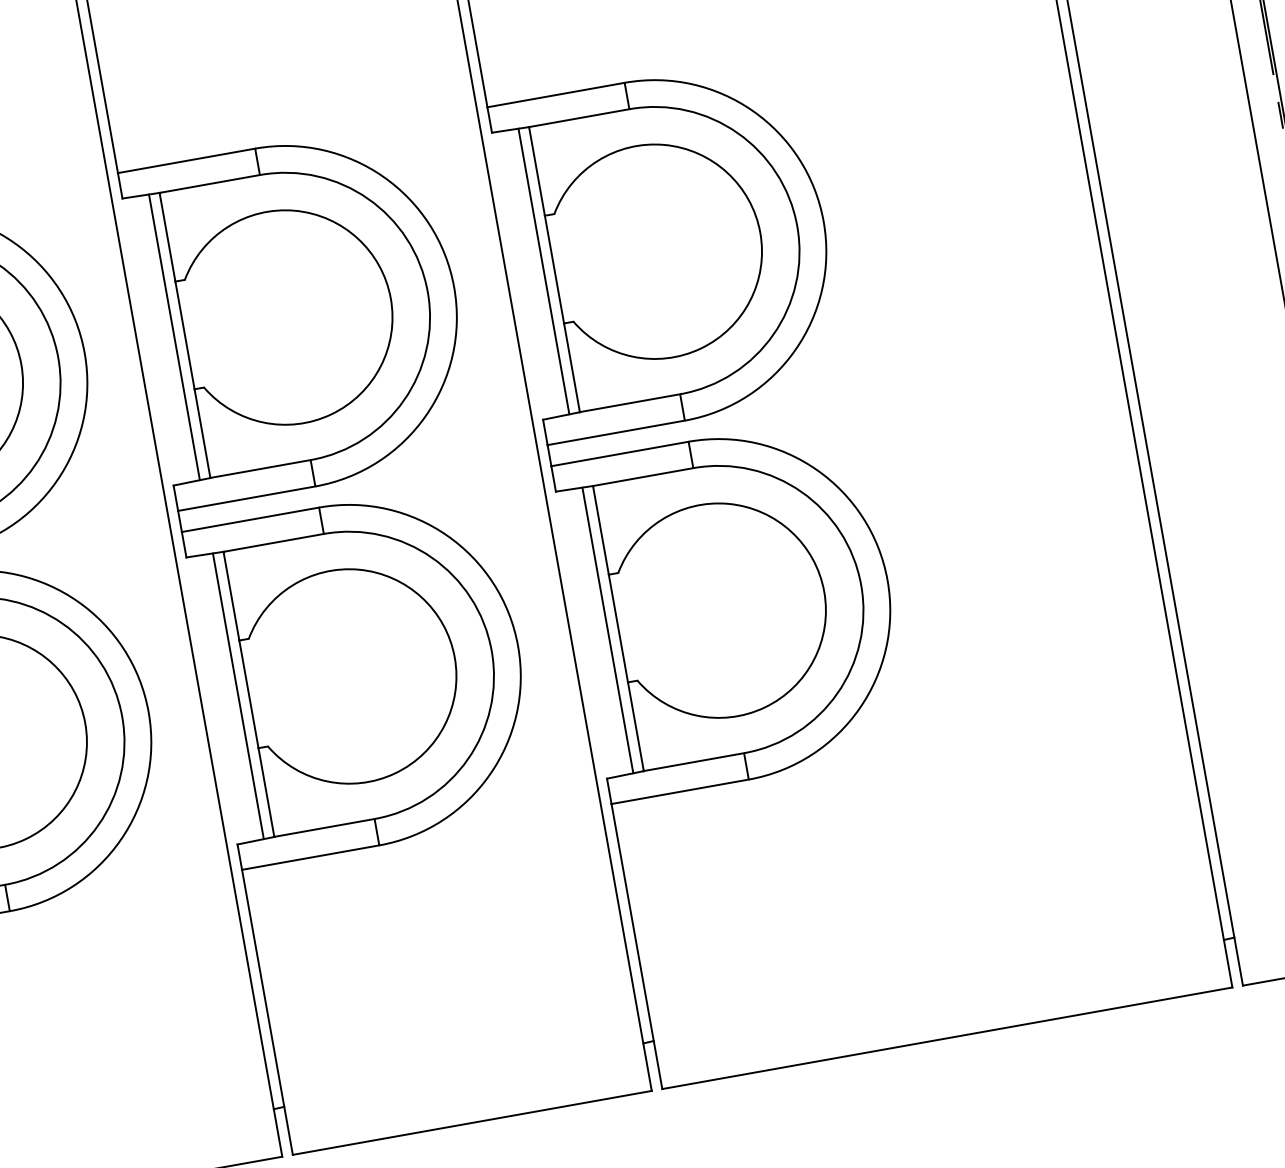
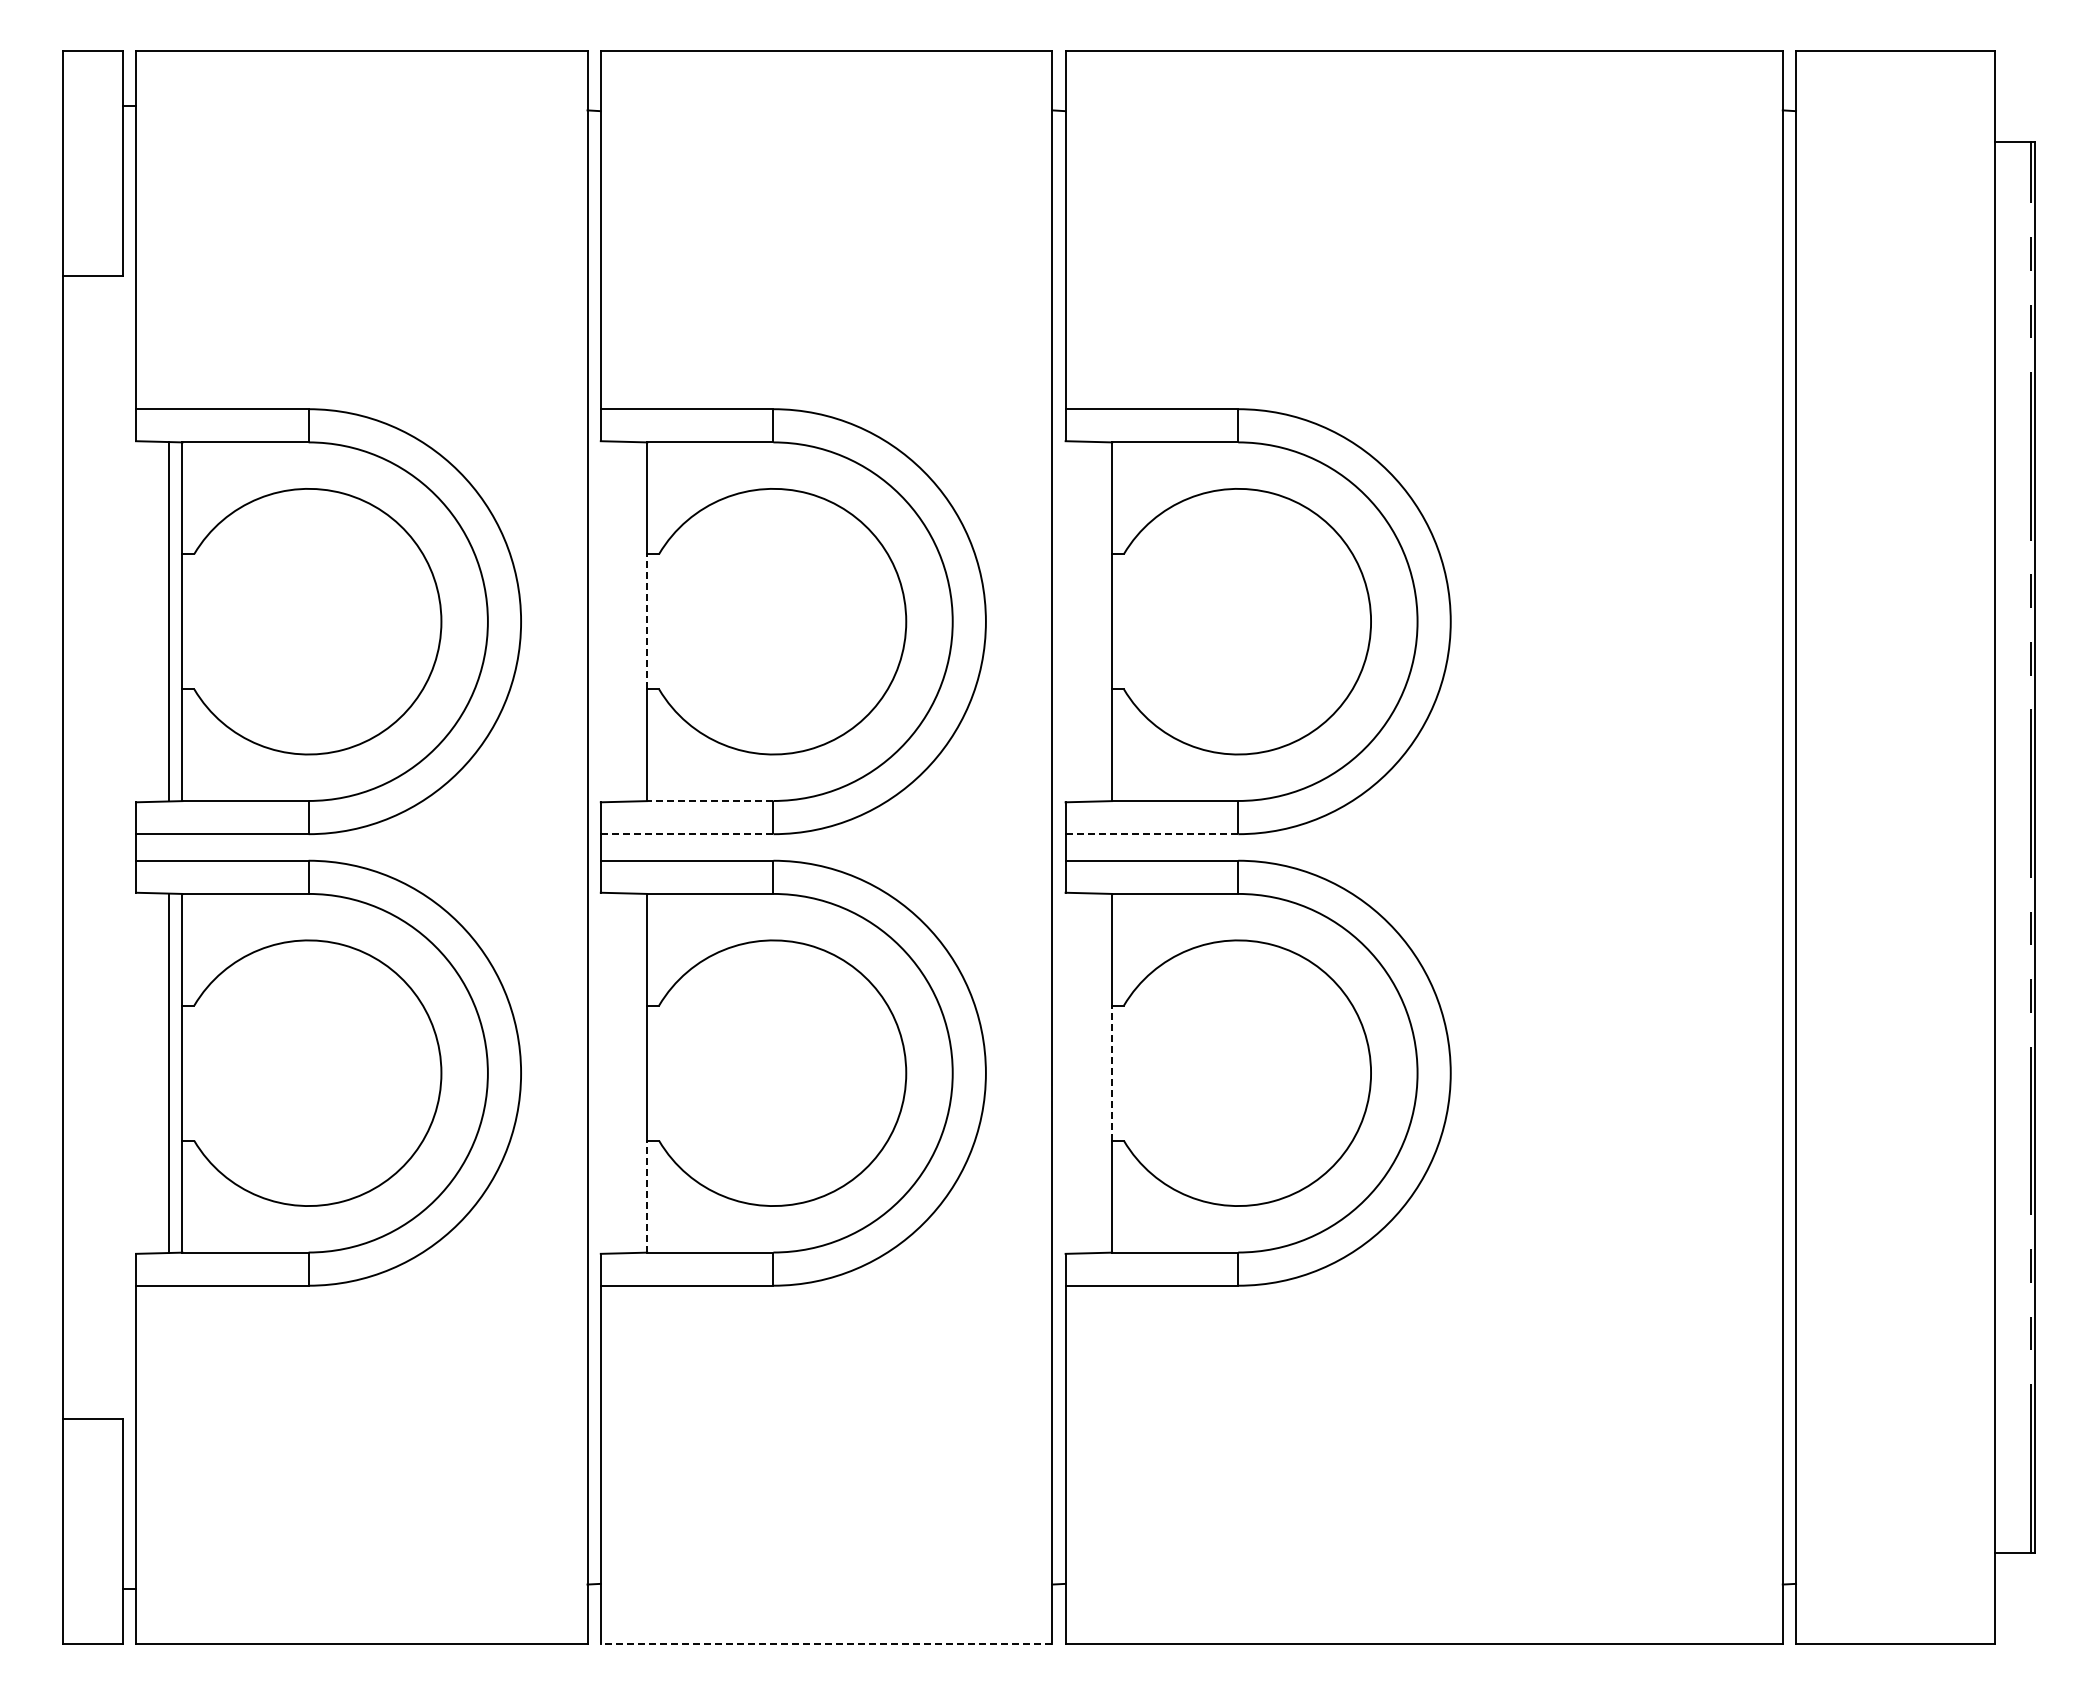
line: (543, 271) -> (1098, 621), removed
line: (185, 335) -> (647, 621), solid -> dashed
line: (174, 337) -> (634, 621), removed
line: (616, 433) -> (1152, 834), solid -> dashed
line: (259, 468) -> (709, 800), solid -> dashed
line: (246, 499) -> (686, 834), solid -> dashed
line: (618, 628) -> (1112, 1073), solid -> dashed
line: (607, 629) -> (1098, 1072), removed
line: (238, 695) -> (634, 1072), removed
line: (266, 792) -> (647, 1196), solid -> dashed
line: (472, 1123) -> (826, 1644), solid -> dashed

